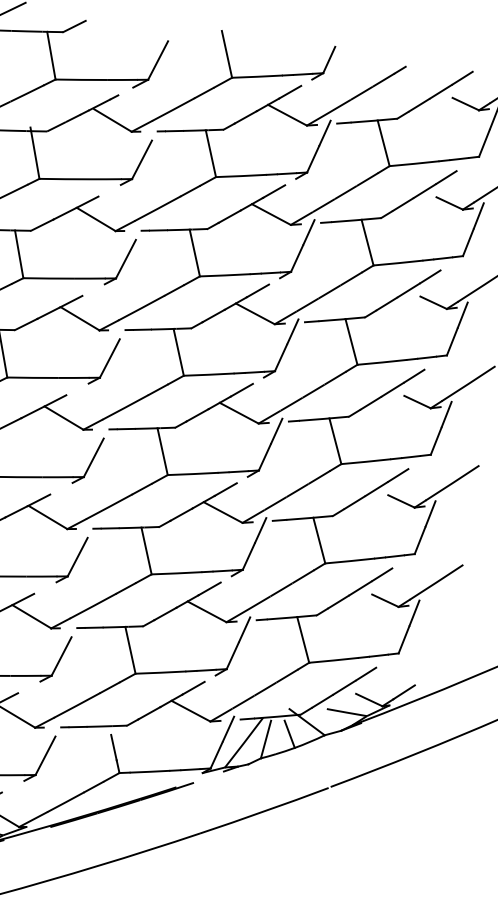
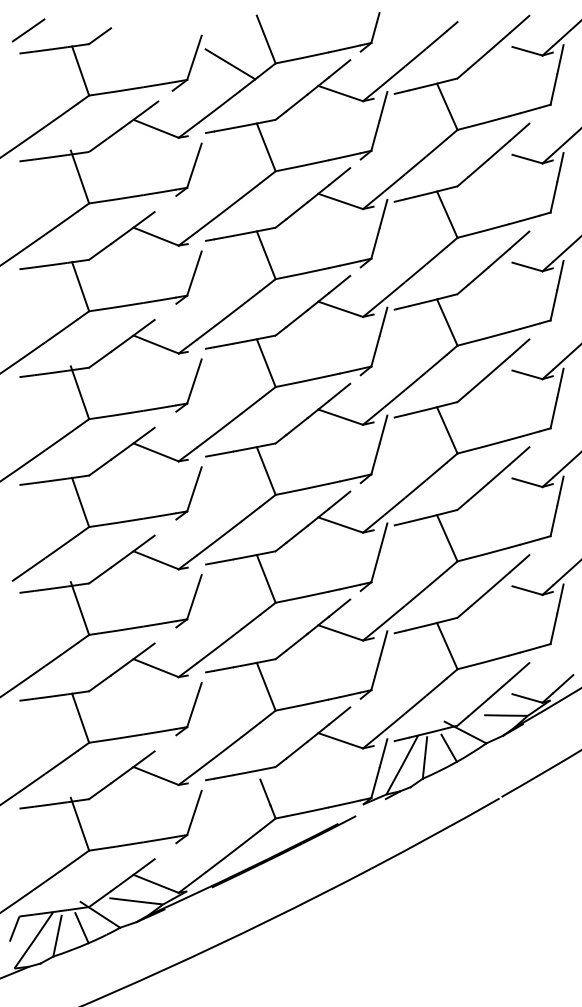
line: (190, 72) -> (230, 64), added

